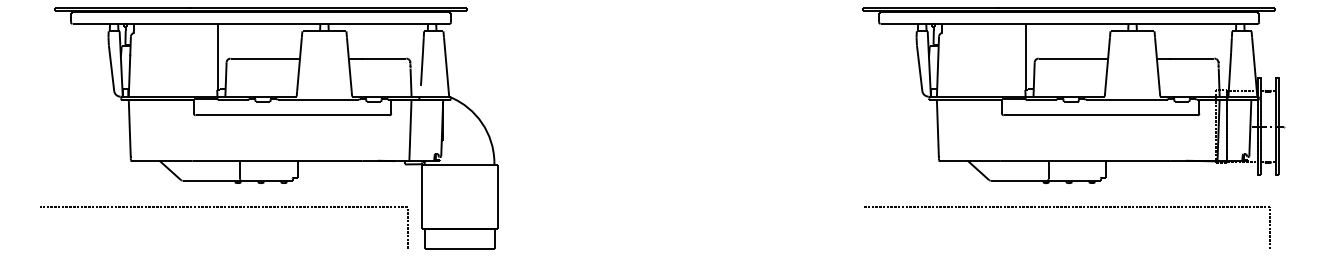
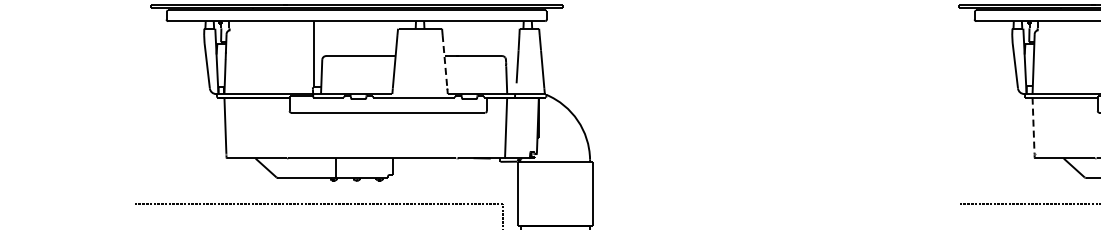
line: (349, 65) -> (445, 62), solid -> dashed
line: (937, 128) -> (1033, 125), solid -> dashed

